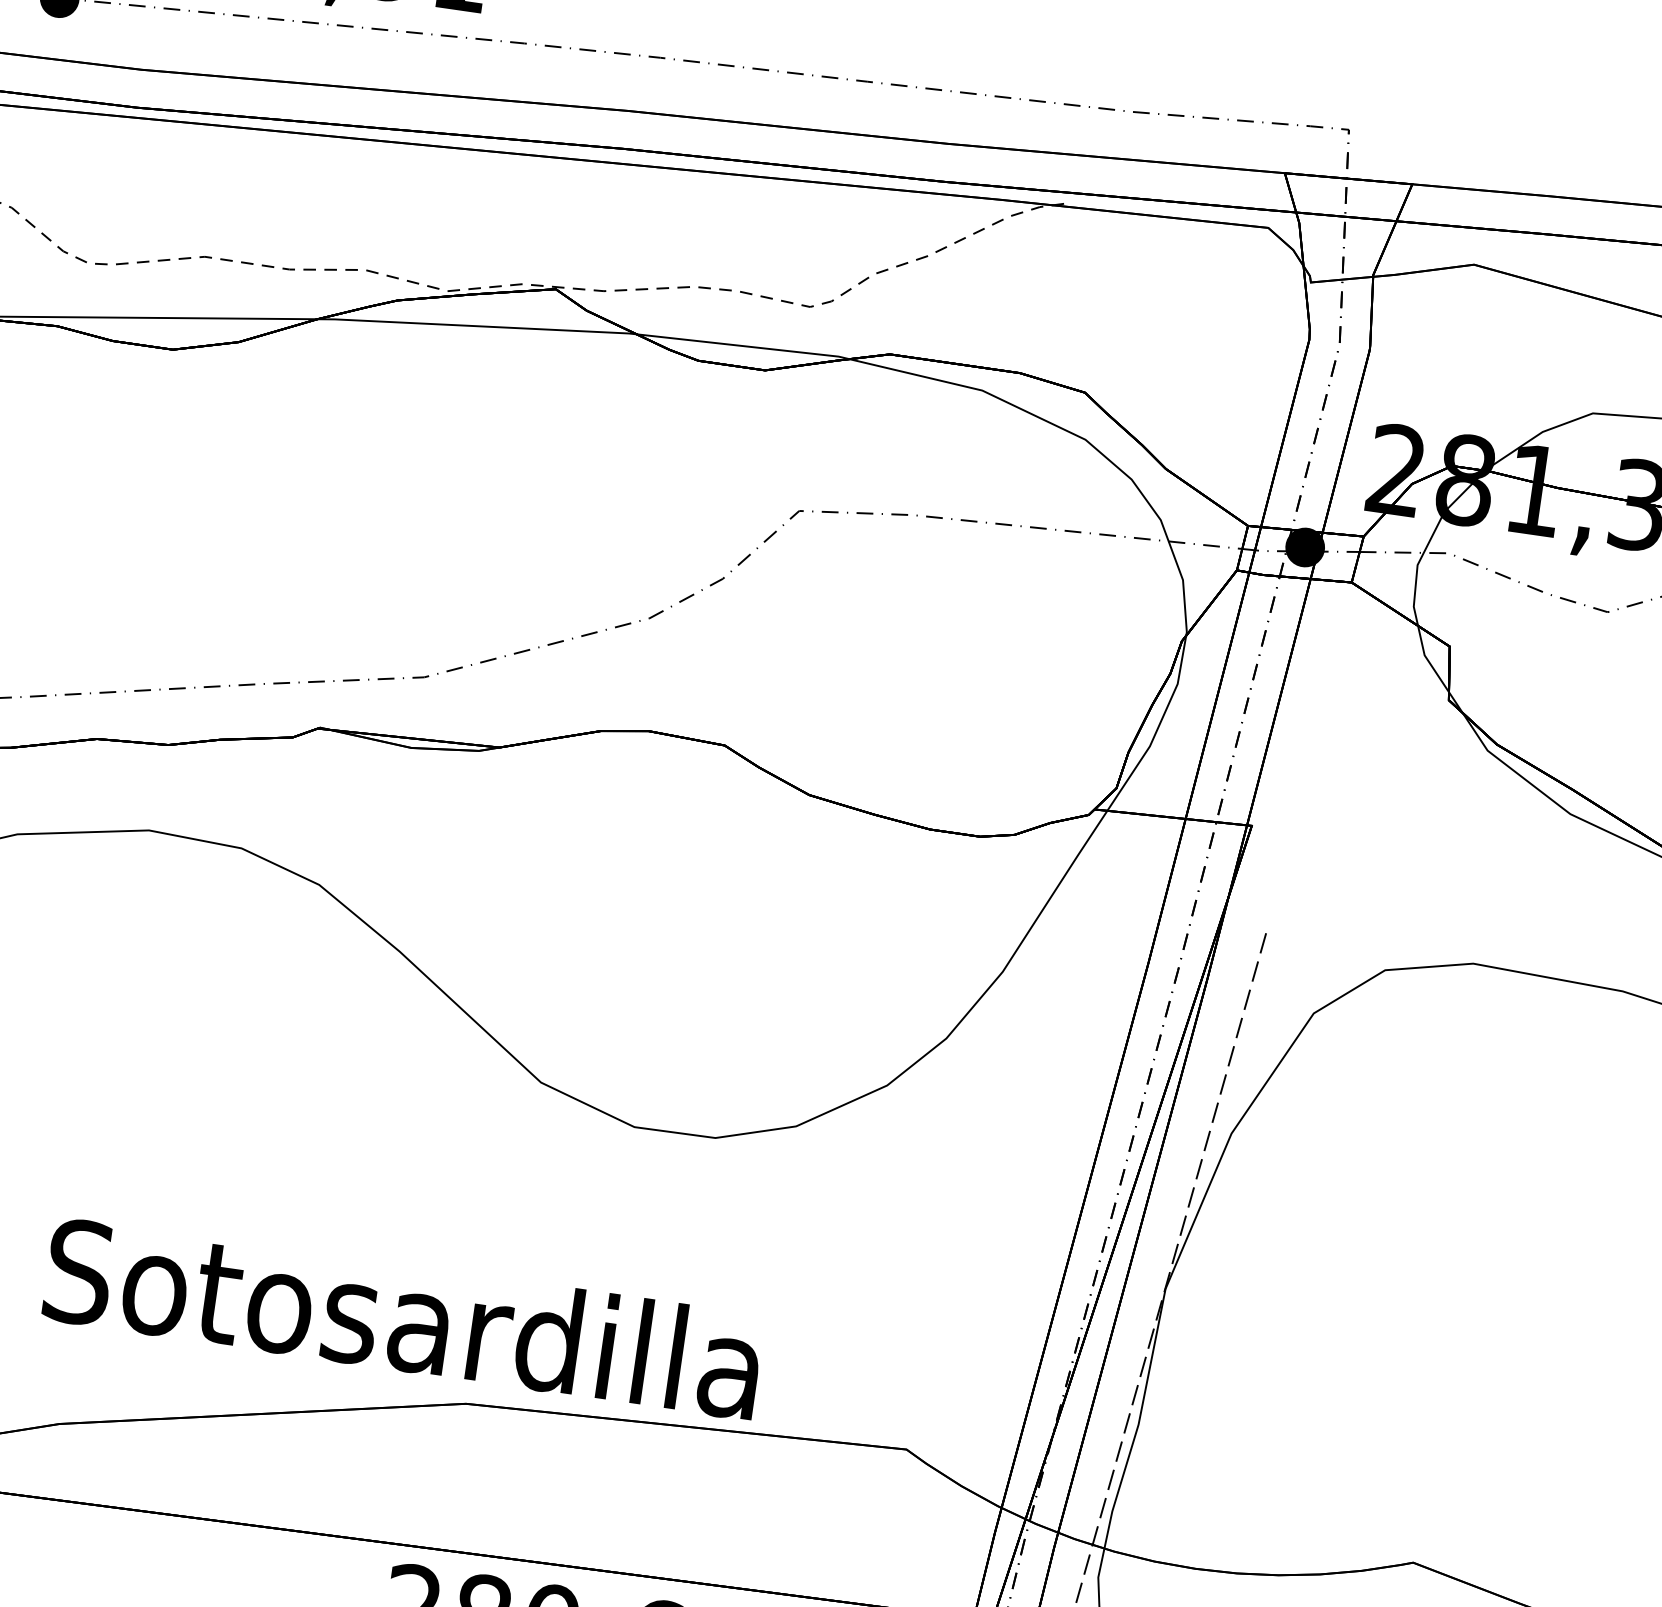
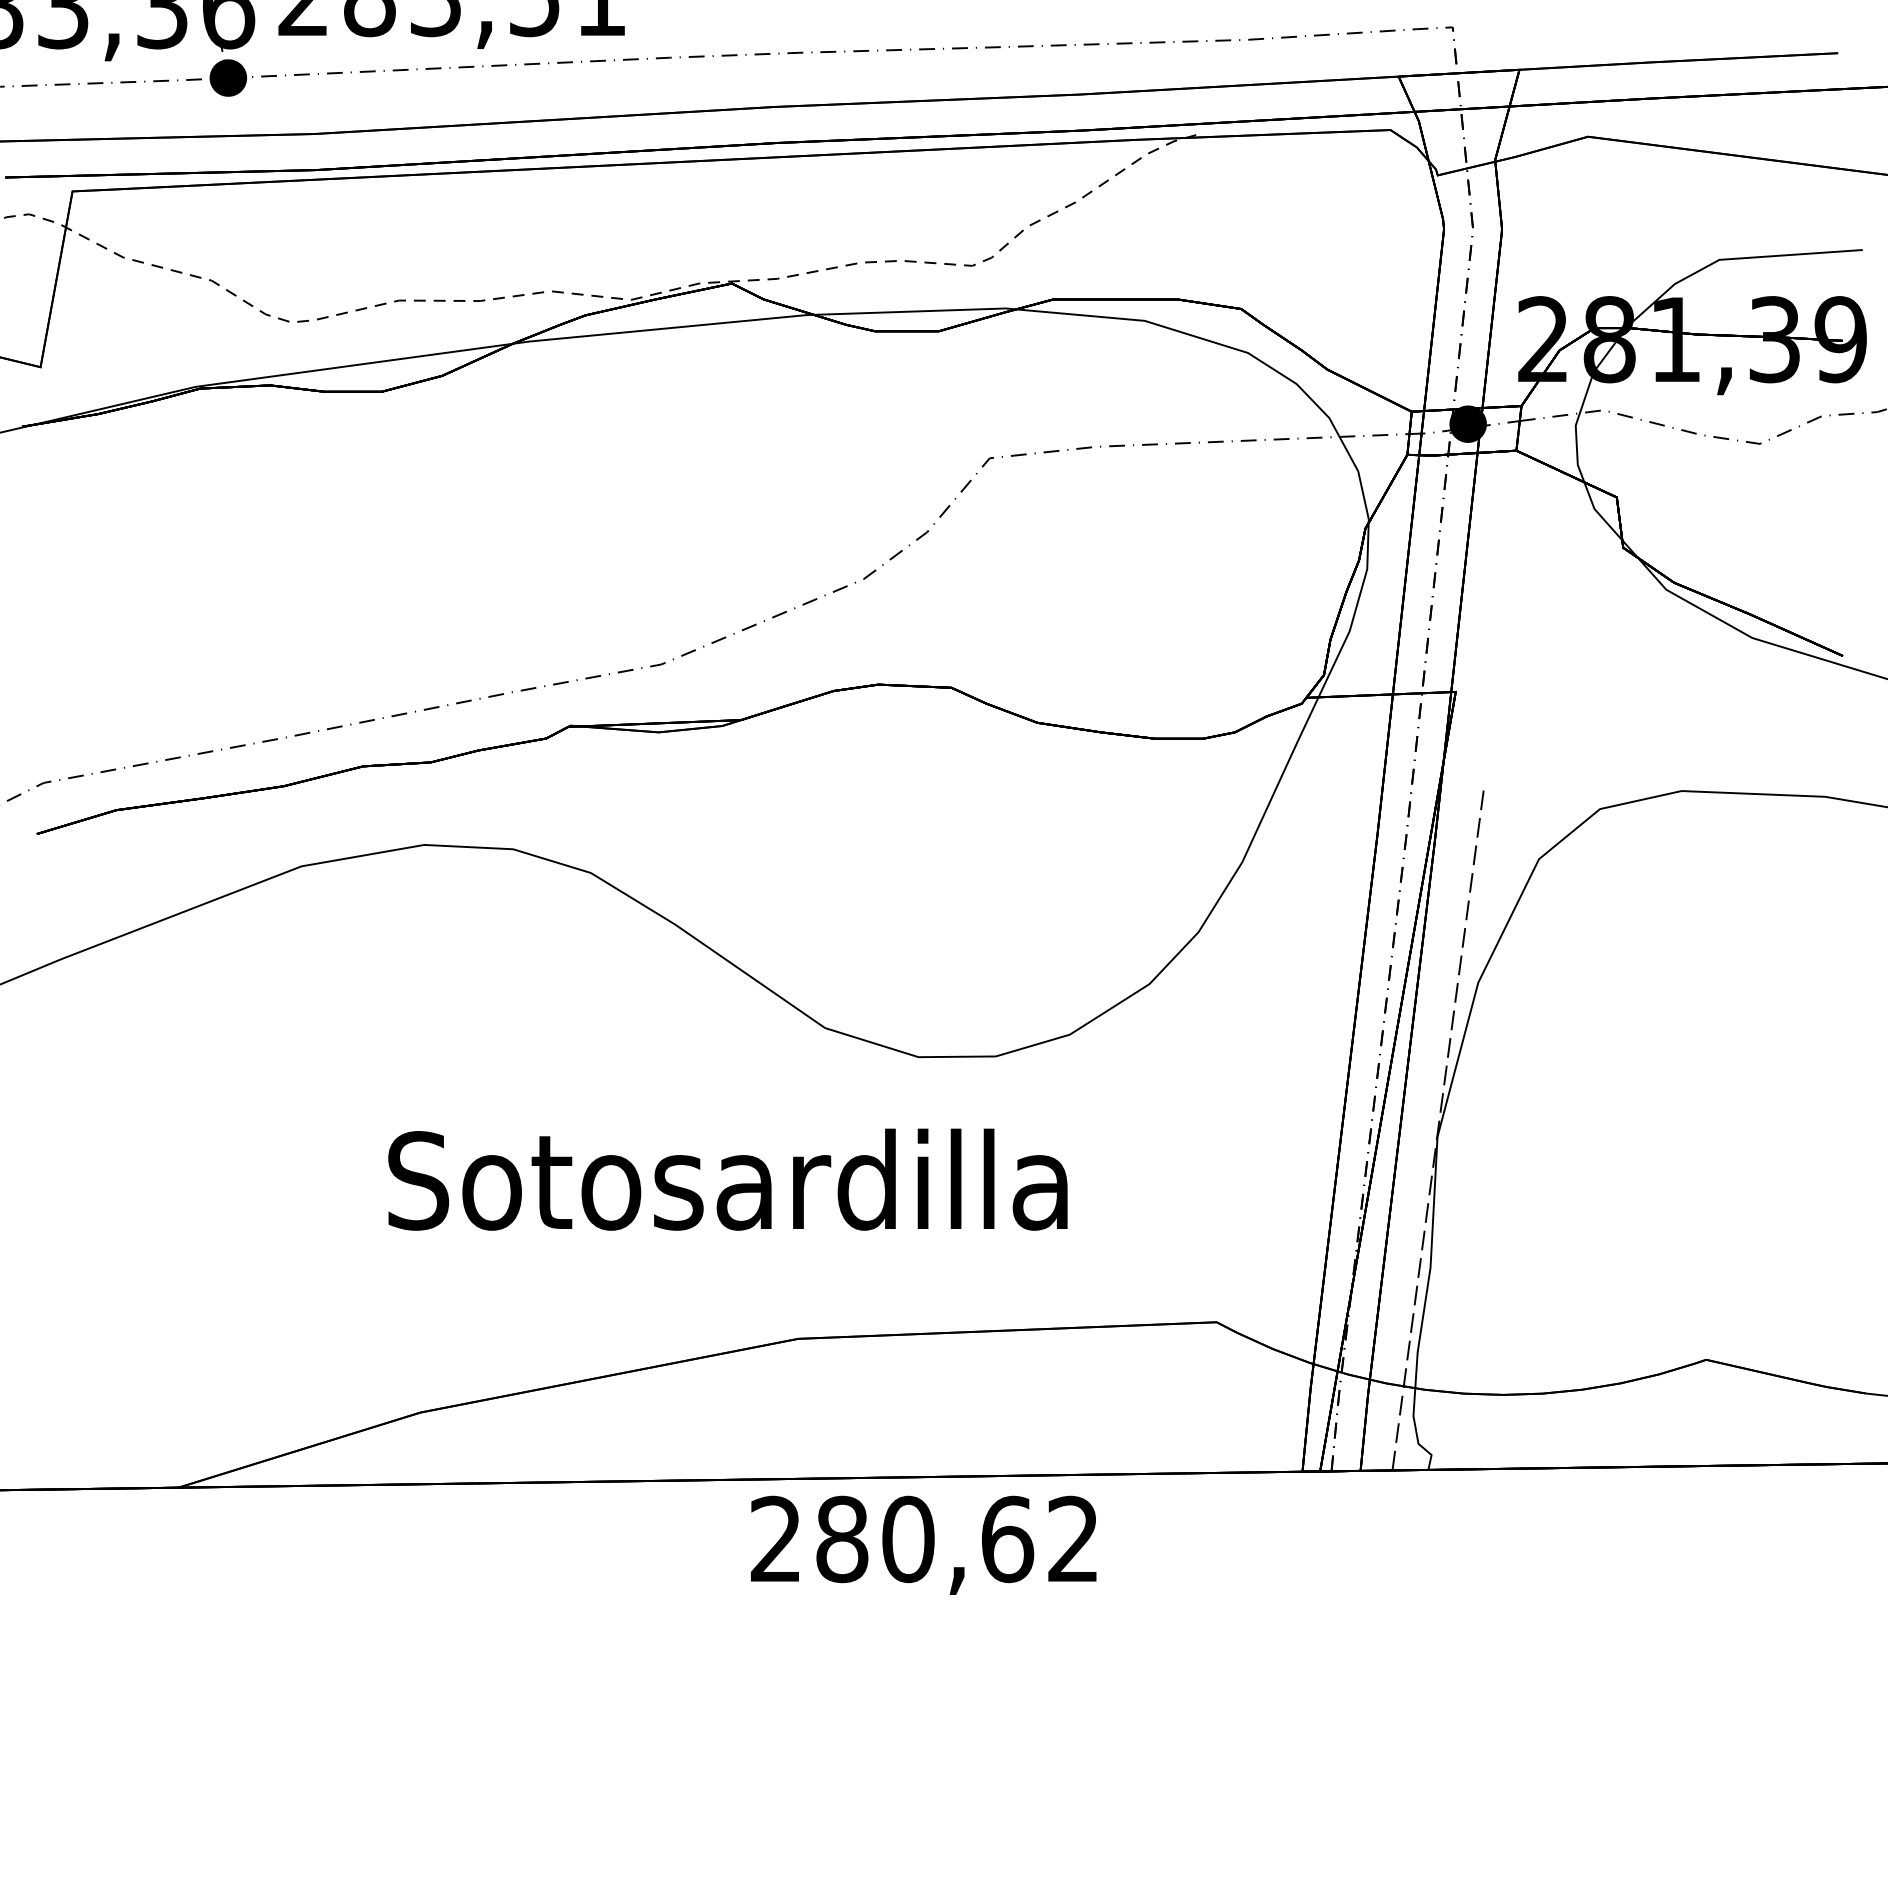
text: (402, 1317) -> (727, 1179), moved

